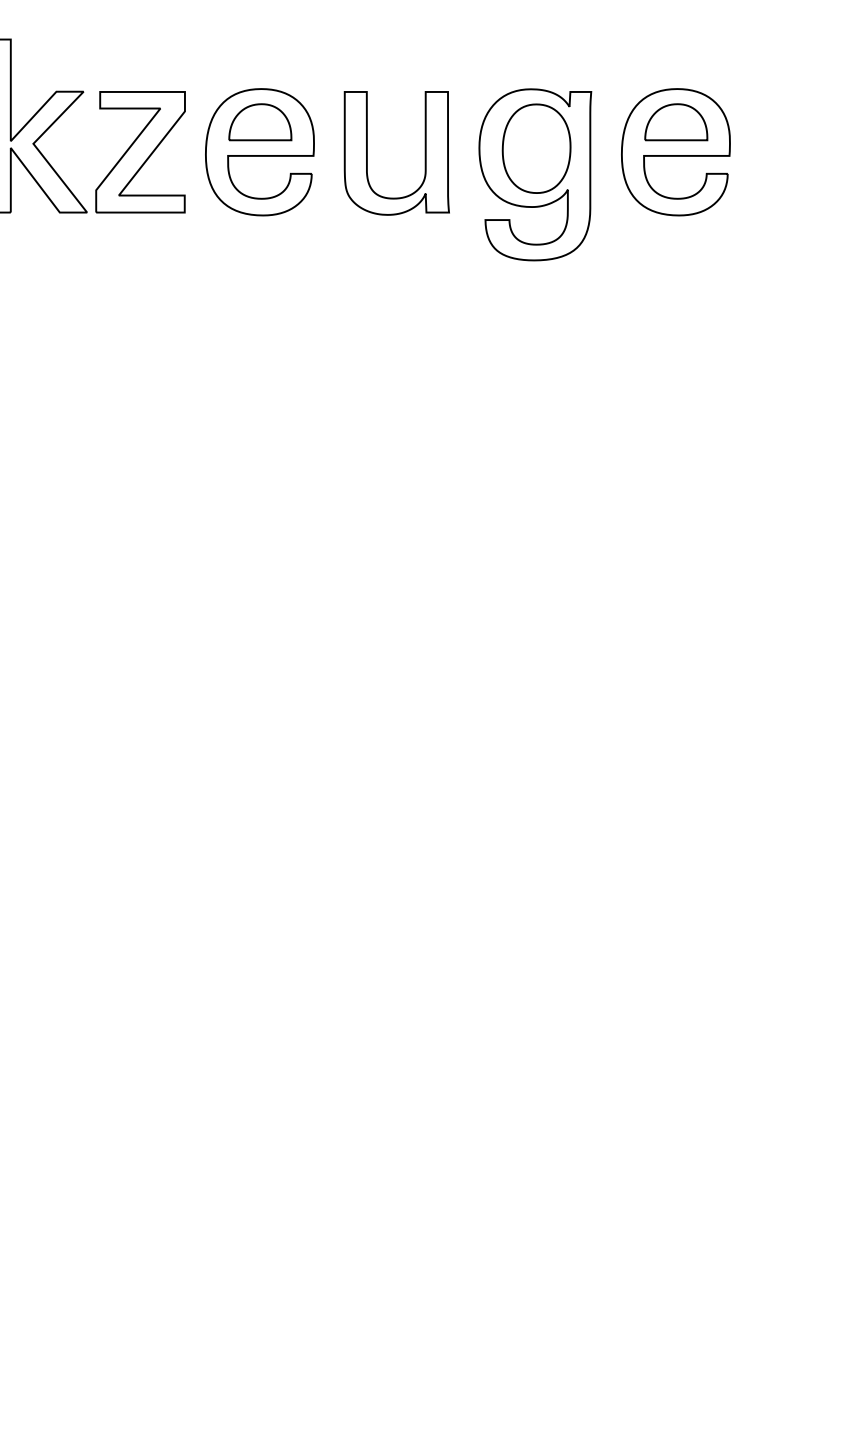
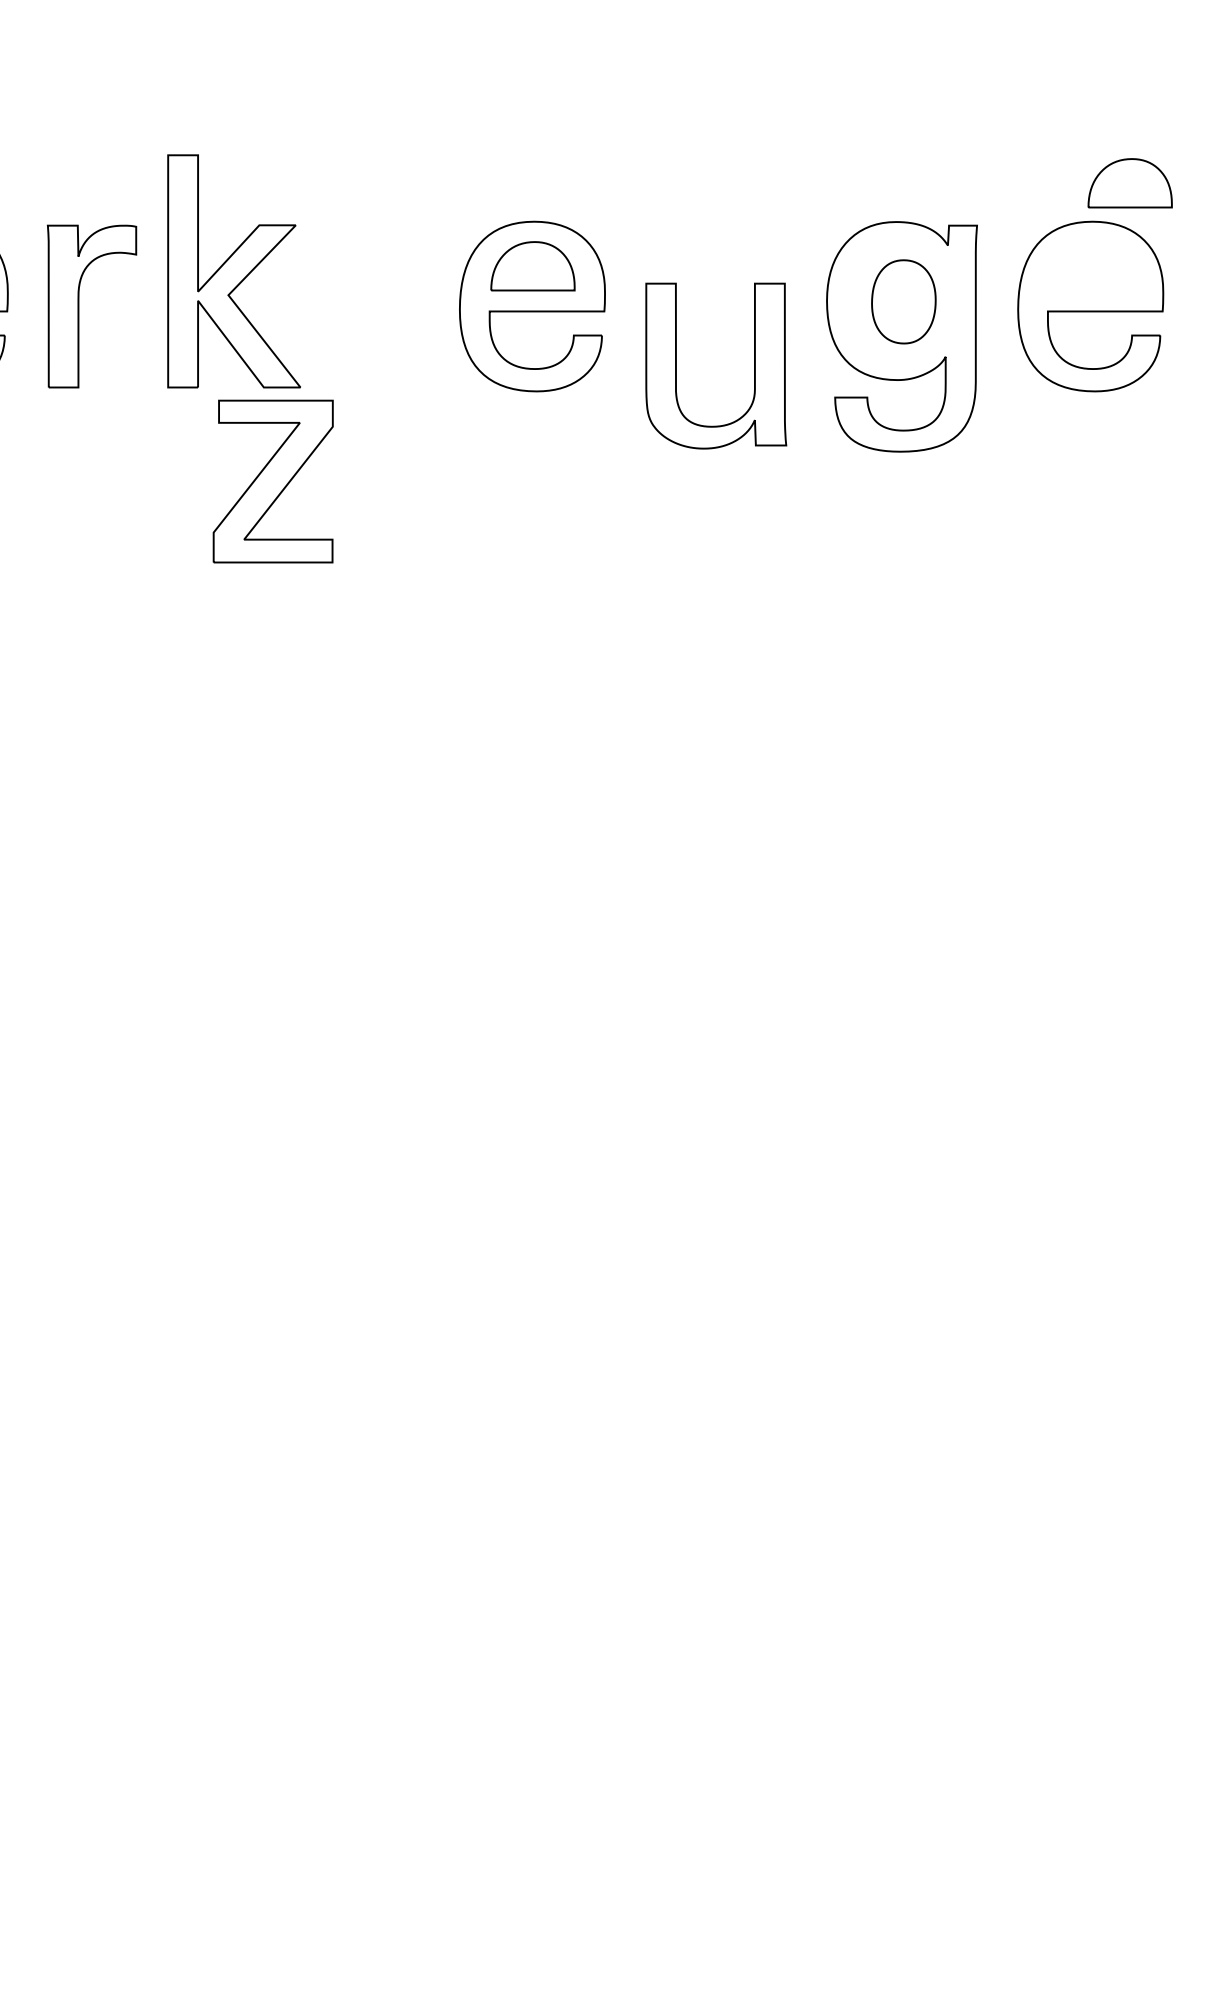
part: (675, 122) -> (1129, 183), moved
part: (536, 148) -> (903, 301), size x0.7
part: (140, 152) -> (272, 481), moved
part: (425, 152) -> (754, 365), moved

